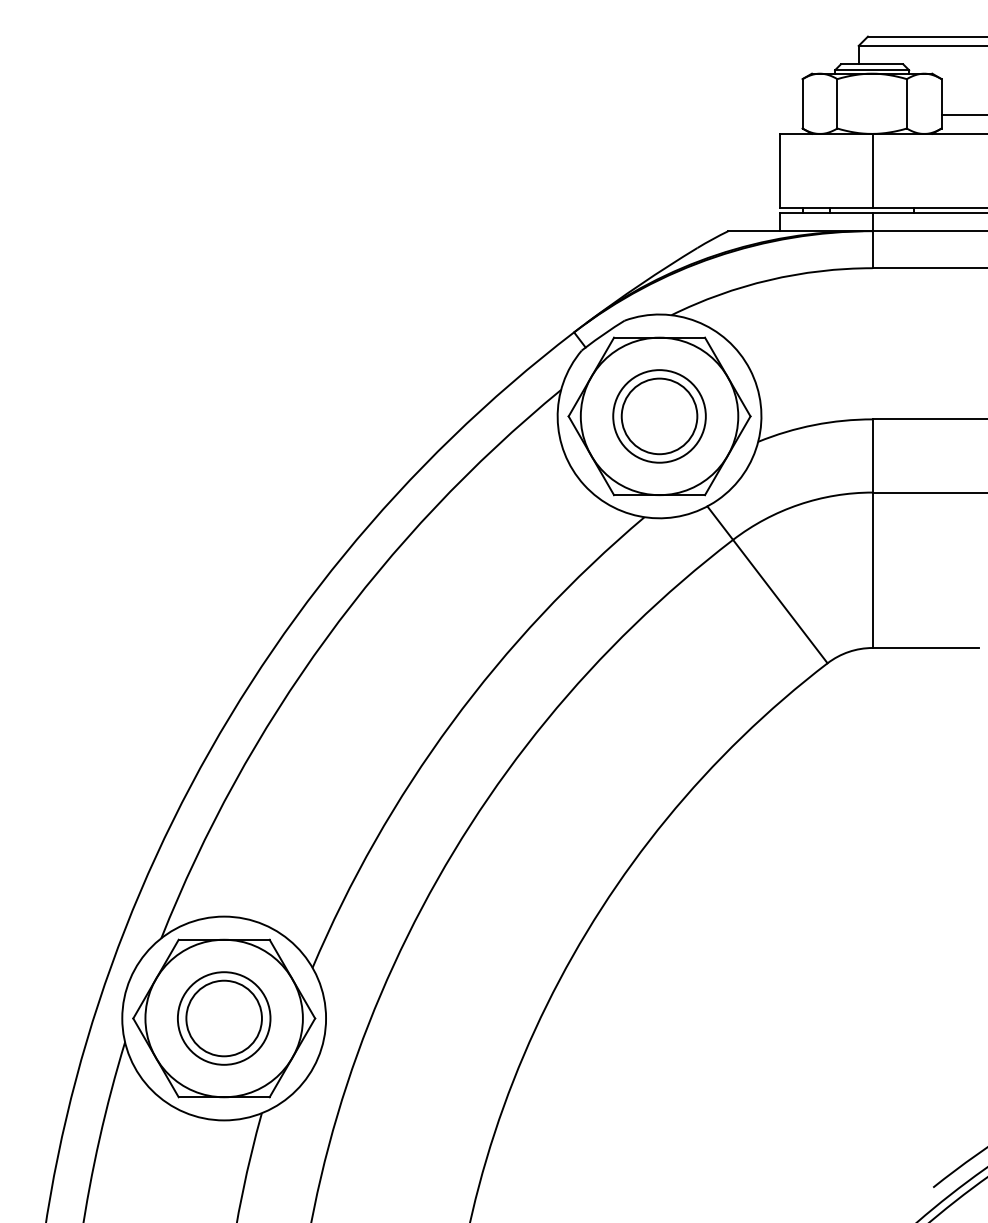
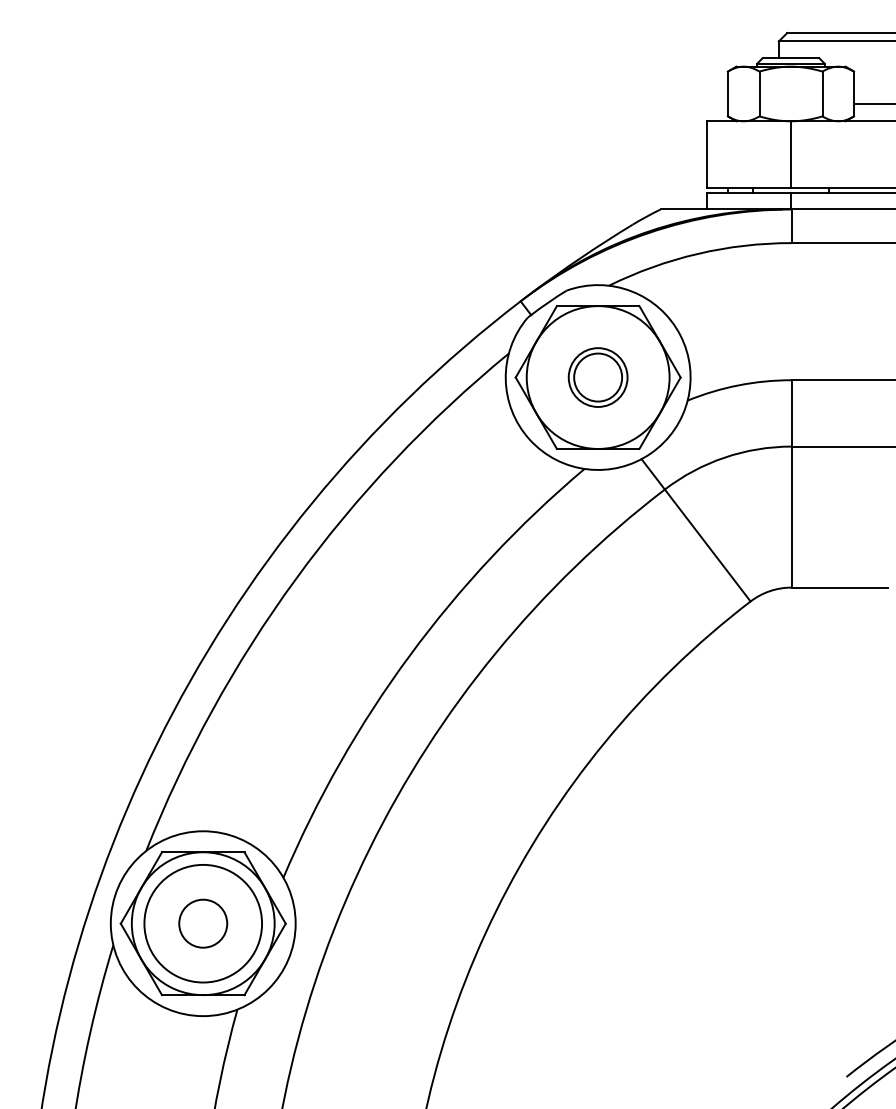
part: (659, 416) -> (598, 377), size x0.7
circle: (223, 1018) -> (202, 923), size x0.7
circle: (223, 1018) -> (202, 923), size x1.4

